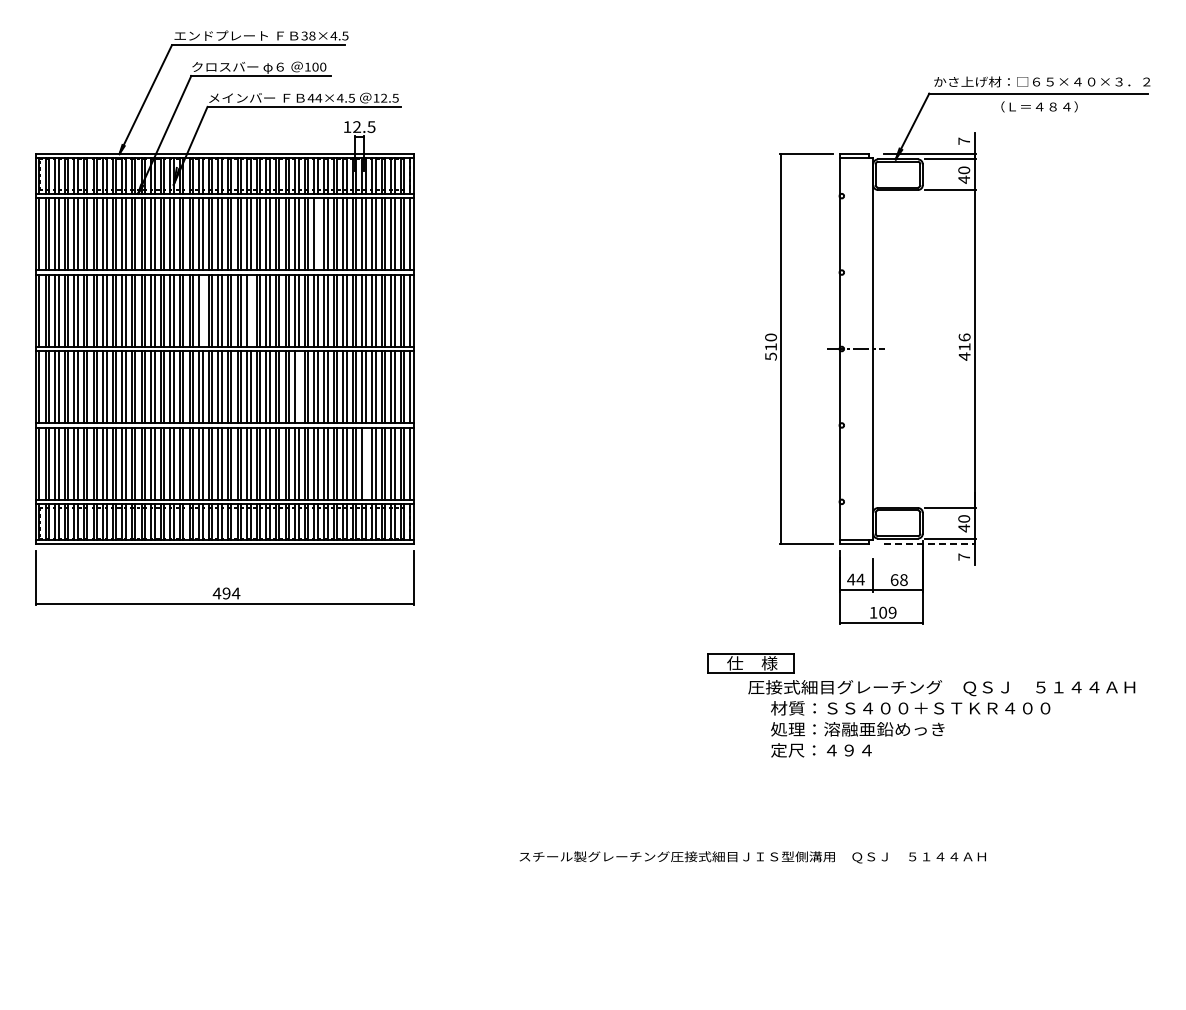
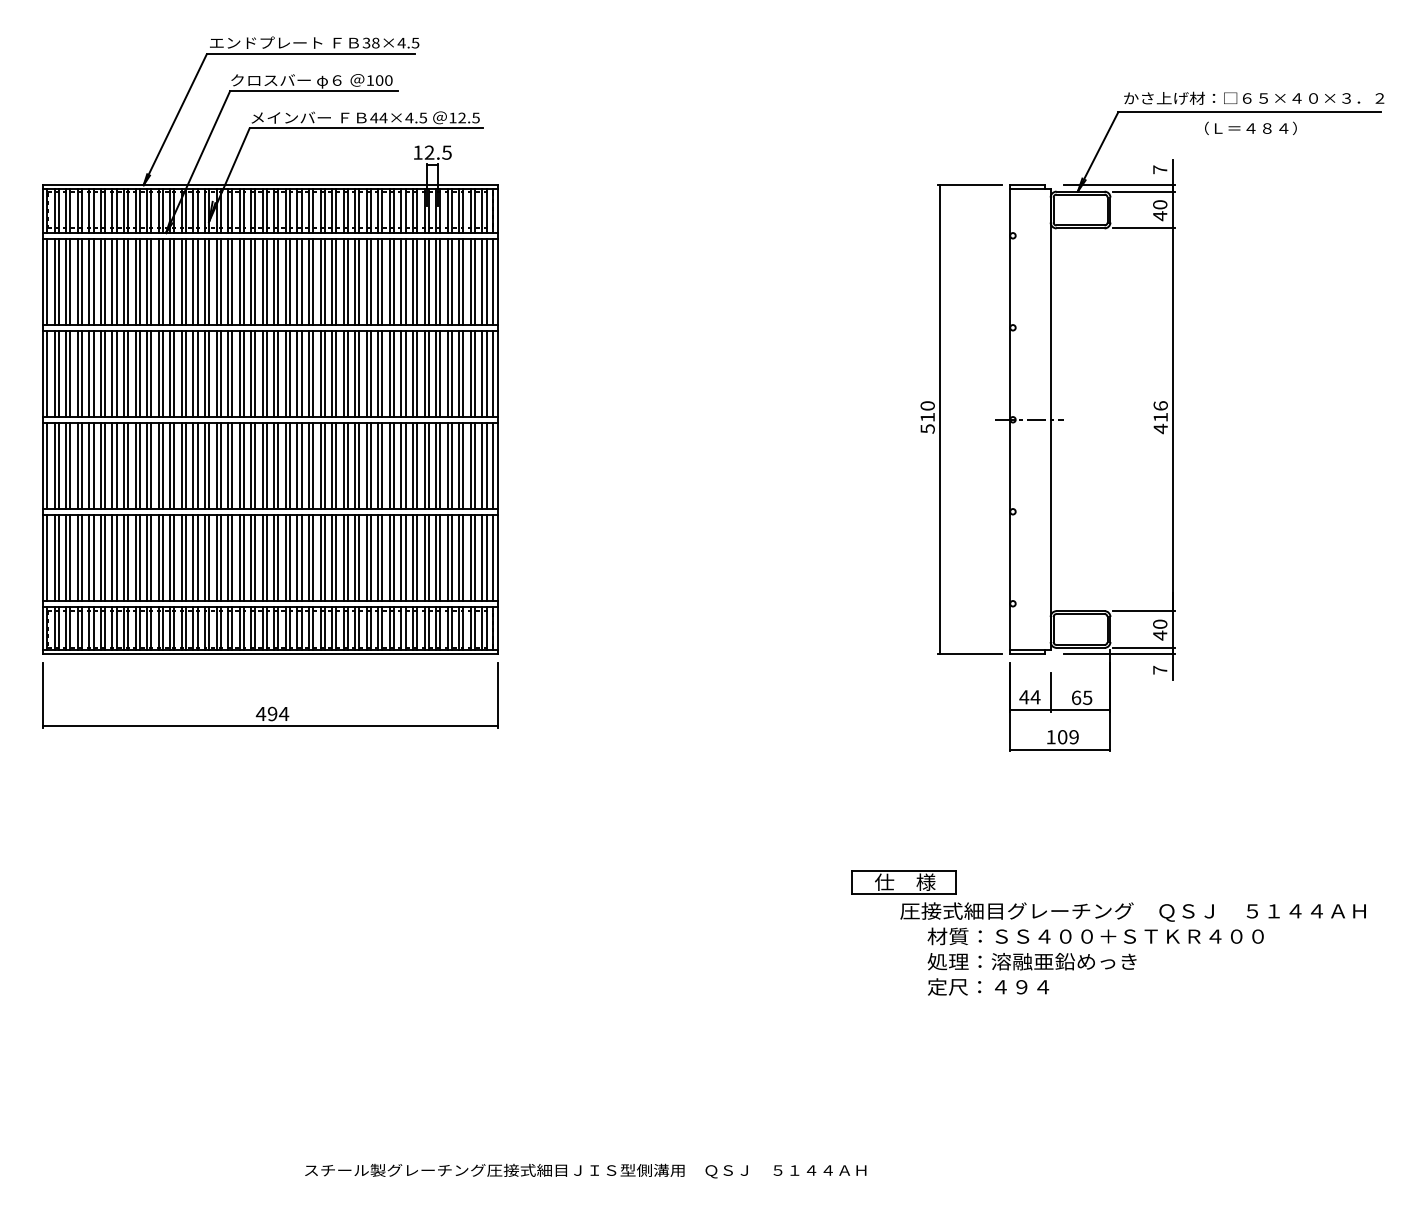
line: (317, 234) -> (381, 281), added
line: (202, 310) -> (243, 373), added
line: (250, 310) -> (301, 373), added
line: (298, 387) -> (359, 466), added
line: (365, 463) -> (439, 557), added
line: (930, 543) -> (1119, 653), dashed -> solid
text: (903, 579) -> (1087, 697), 68 -> 65
part: (921, 705) -> (1108, 933), moved
text: (752, 857) -> (585, 1171), moved

